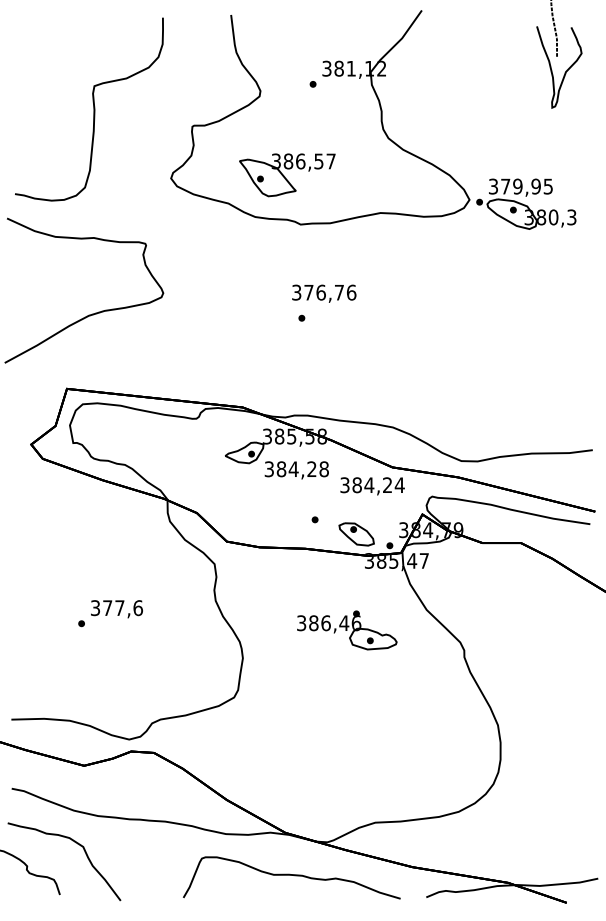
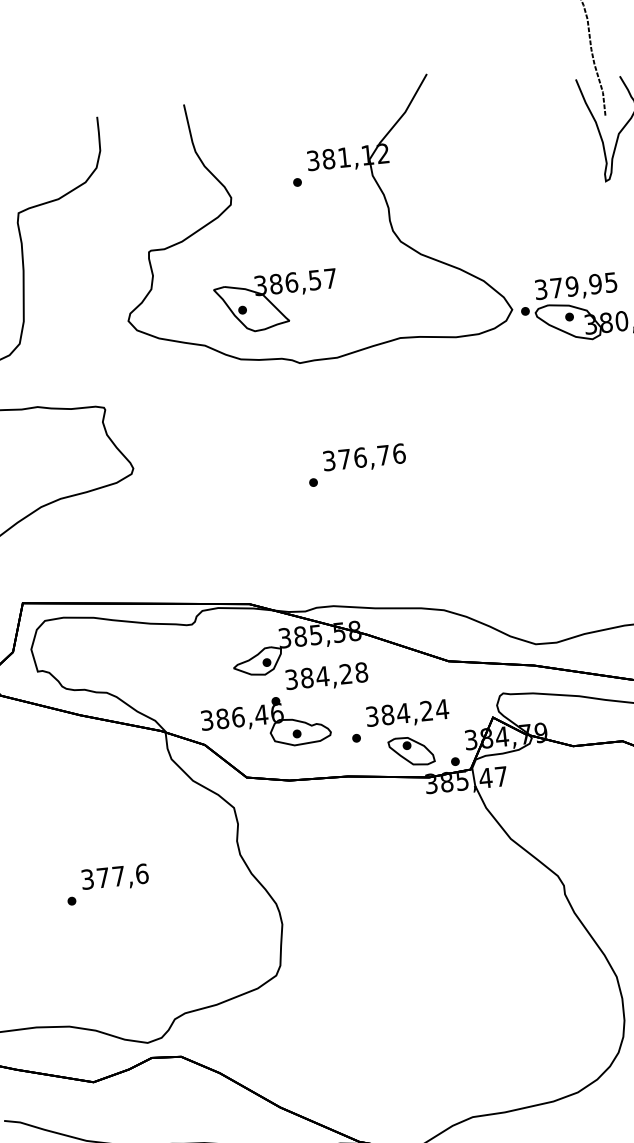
text: (324, 293) -> (364, 458), moved
text: (372, 486) -> (407, 714), moved
part: (347, 630) -> (266, 723), moved

